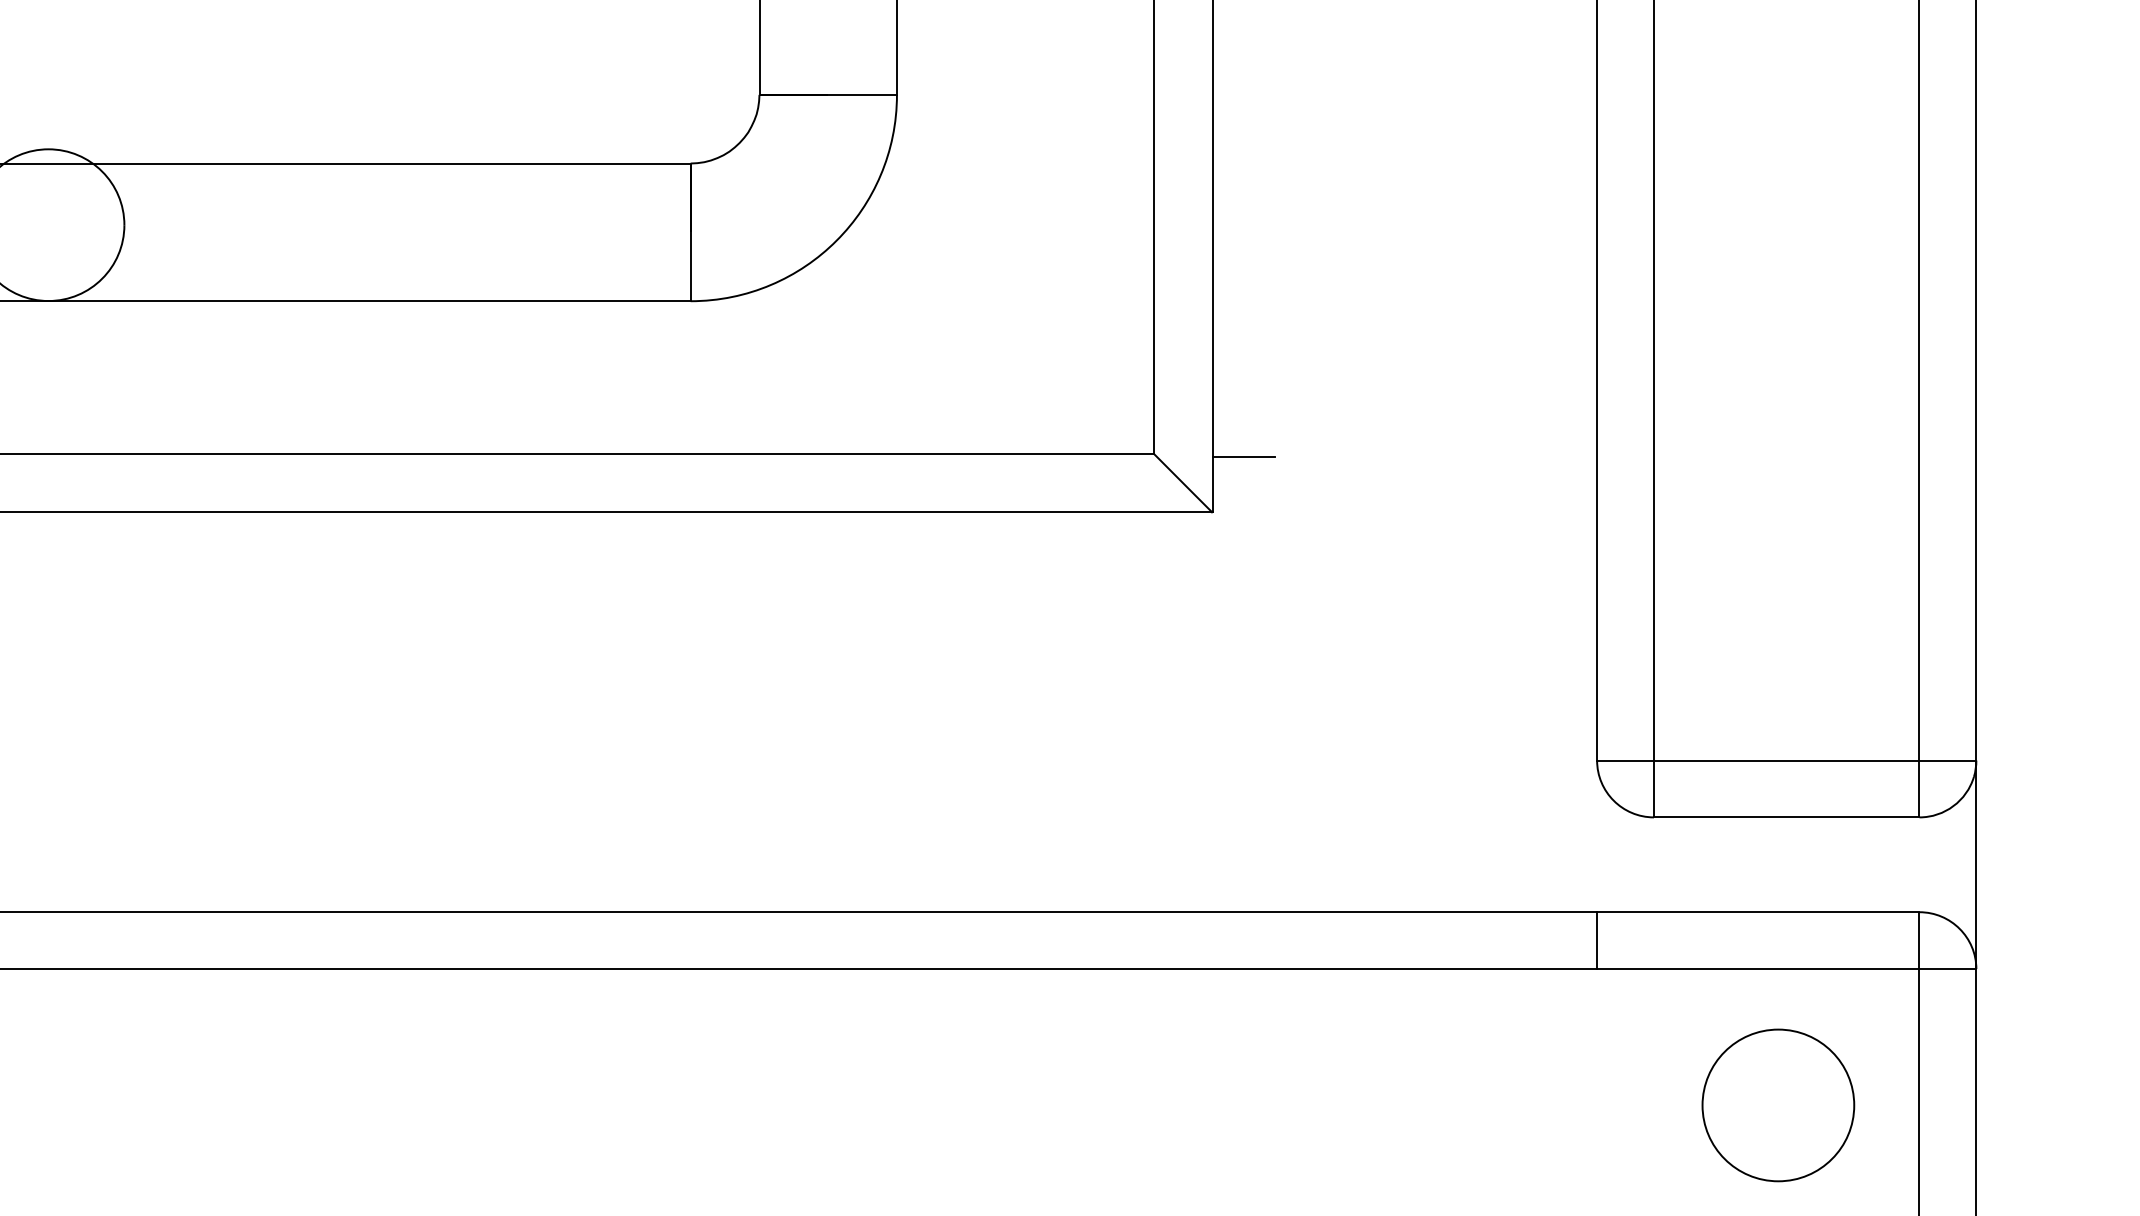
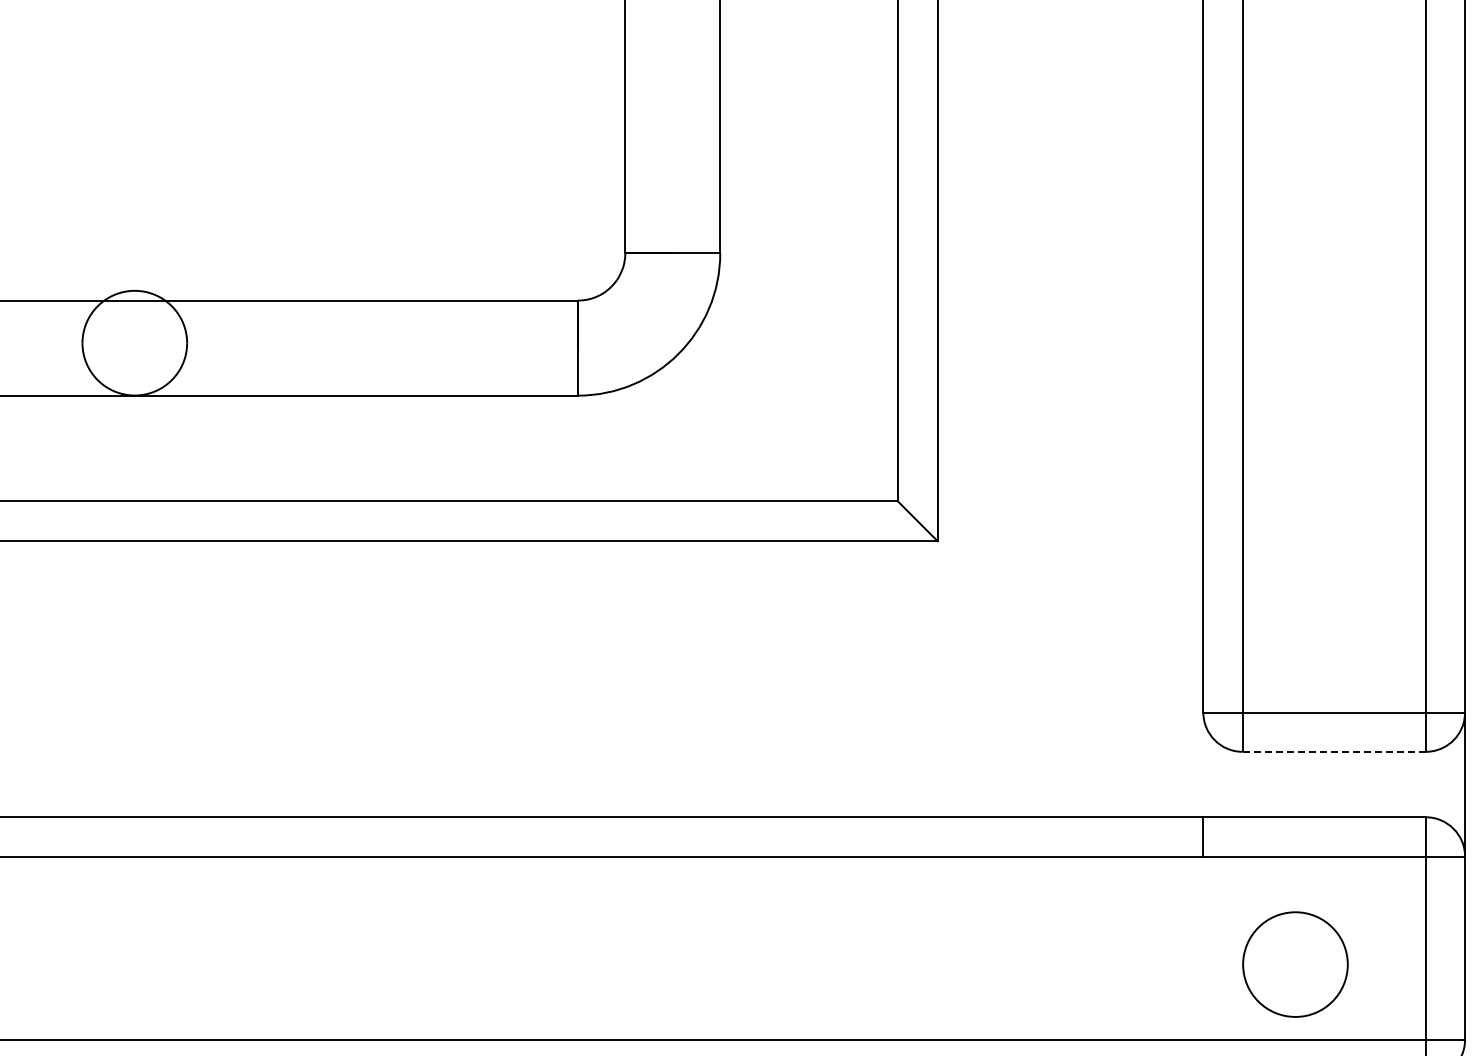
line: (1243, 457) -> (959, 503), removed
line: (1787, 816) -> (1334, 751), solid -> dashed
circle: (1778, 1105) -> (1295, 964), moved

